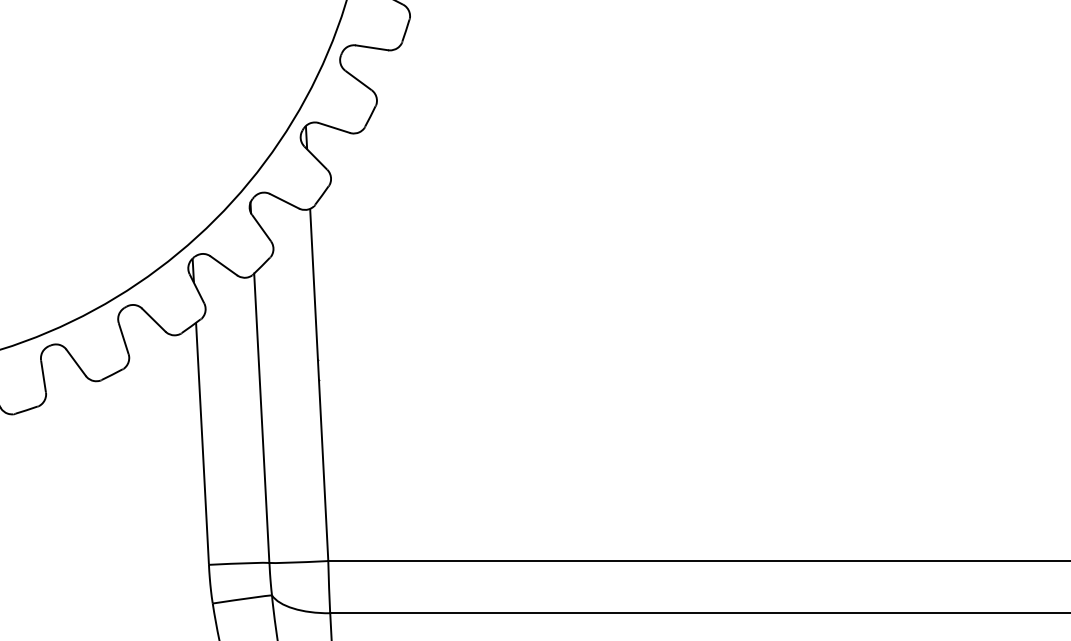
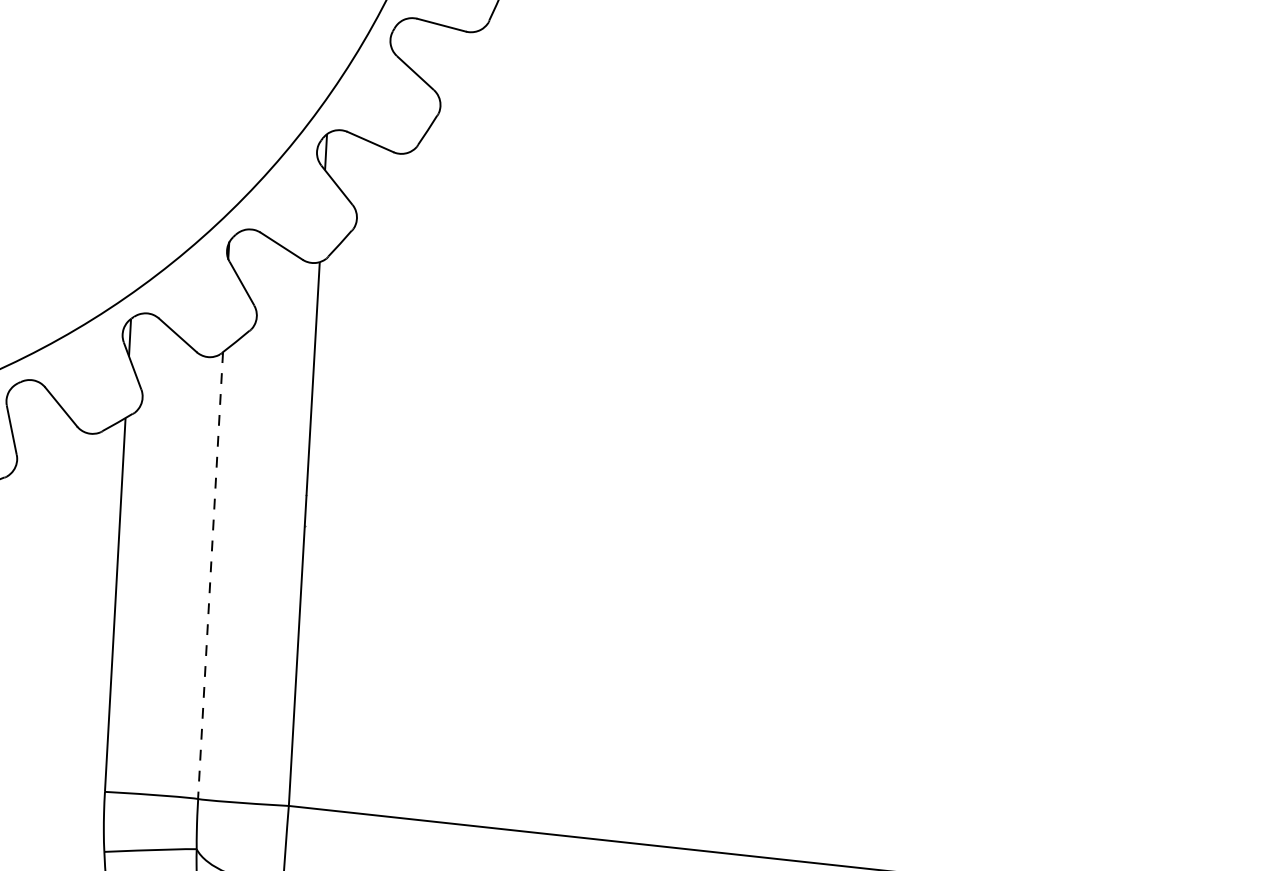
line: (261, 418) -> (210, 575), solid -> dashed

